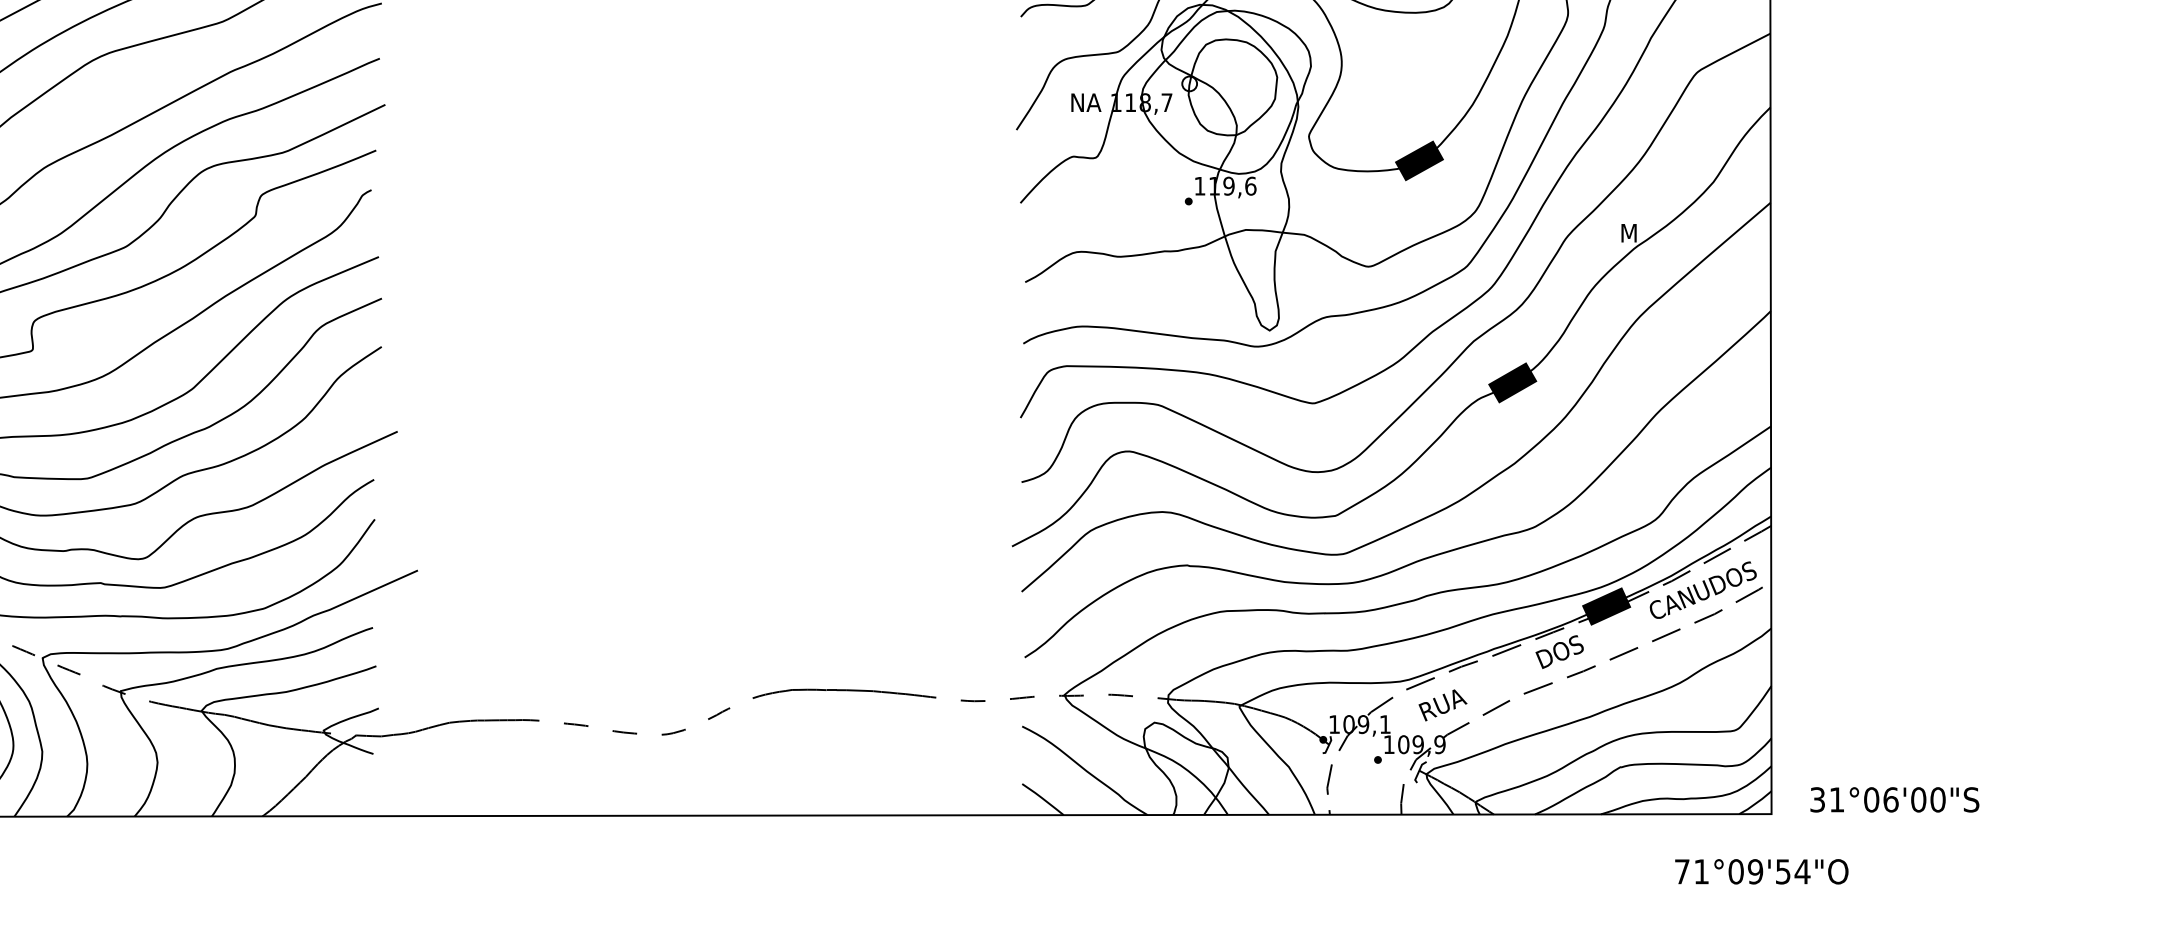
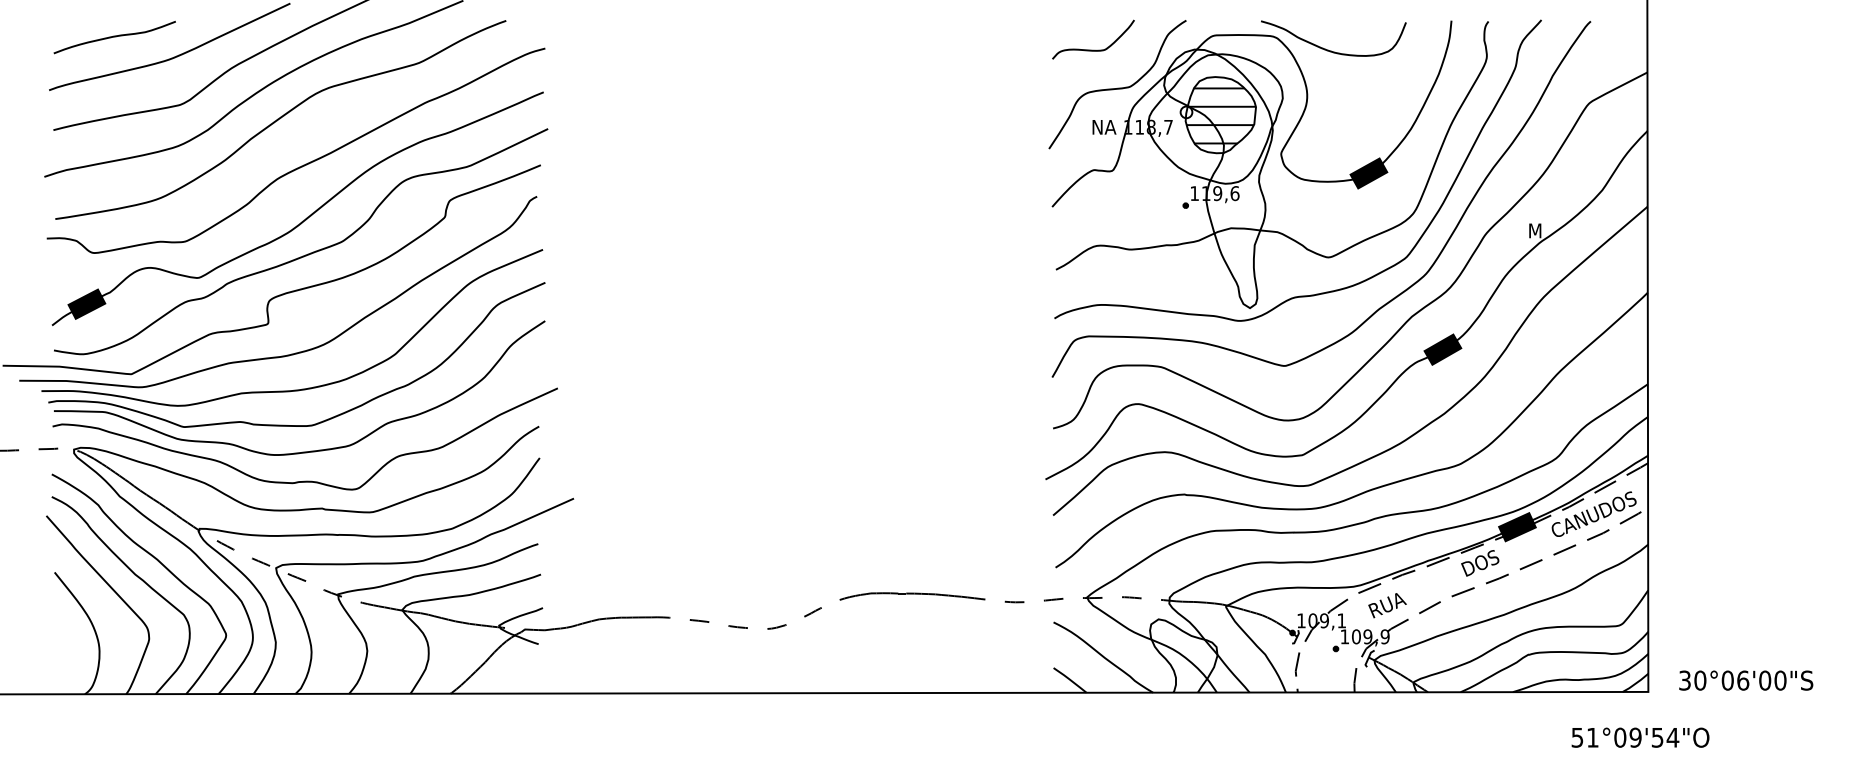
hatch: (1232, 87) -> (1220, 115), added
text: (1837, 799) -> (1700, 680), 31°06'00"S -> 30°06'00"S
text: (1682, 871) -> (1577, 737), 71°09'54"O -> 51°09'54"O

